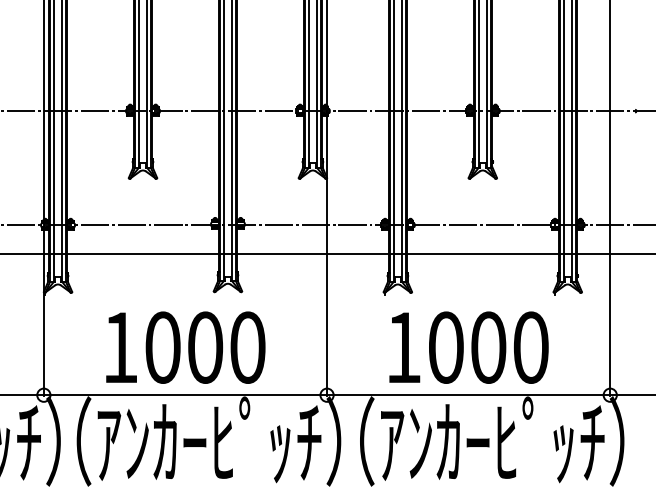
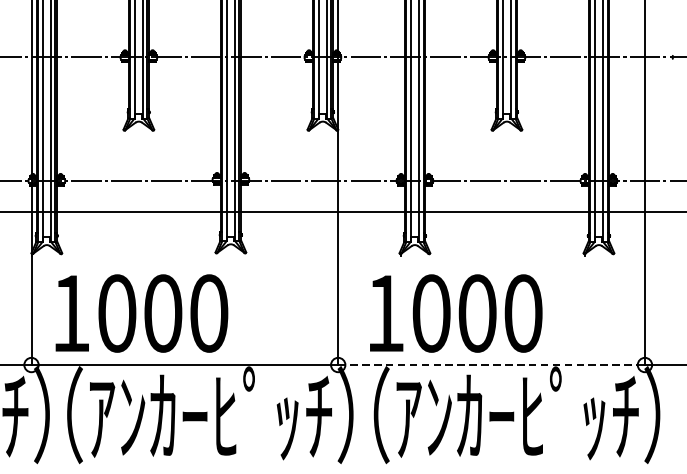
text: (185, 347) -> (141, 313), moved
text: (468, 347) -> (455, 313), moved
line: (468, 395) -> (491, 365), solid -> dashed

